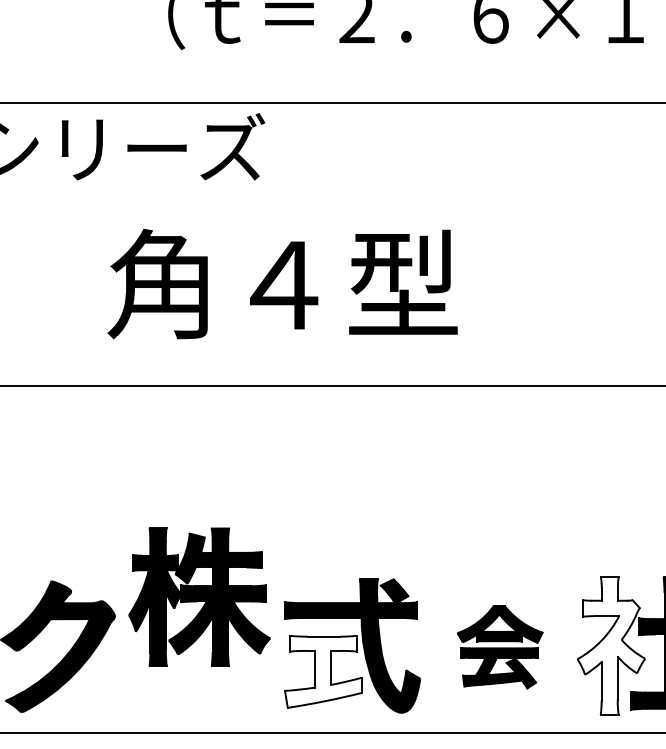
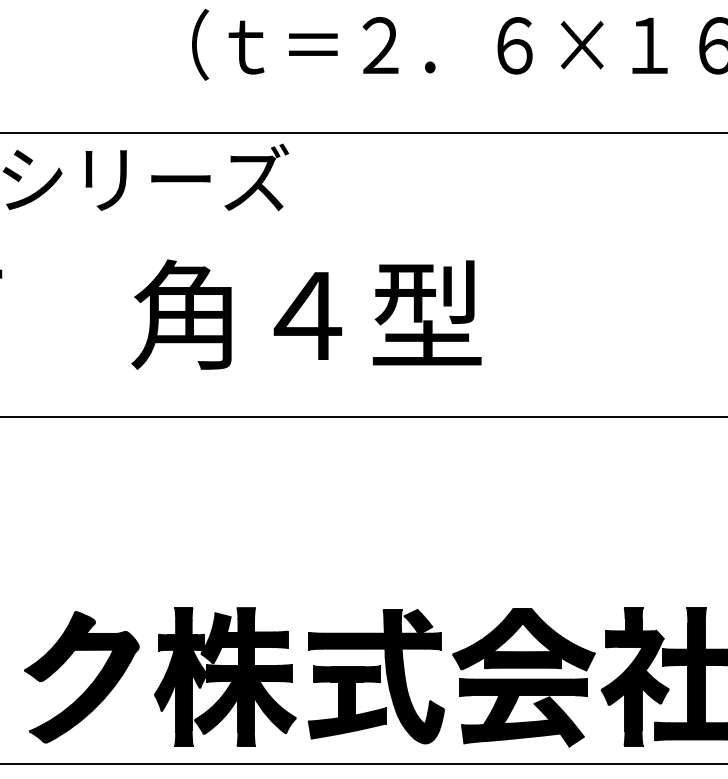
part: (199, 596) -> (225, 676), moved
fill: (611, 645) -> (635, 676), added
part: (499, 646) -> (523, 677), size x1.67
fill: (322, 671) -> (346, 702), added

